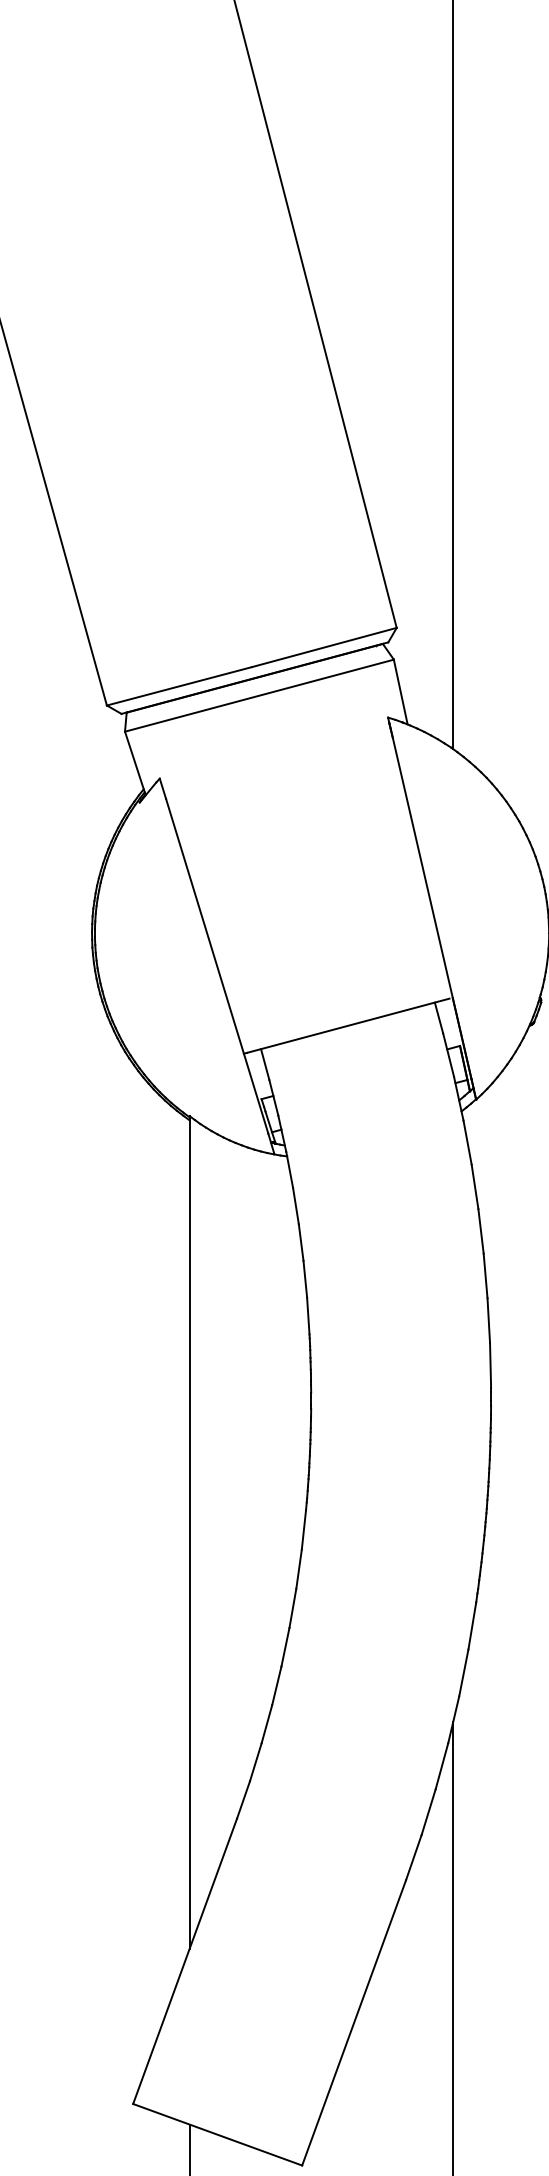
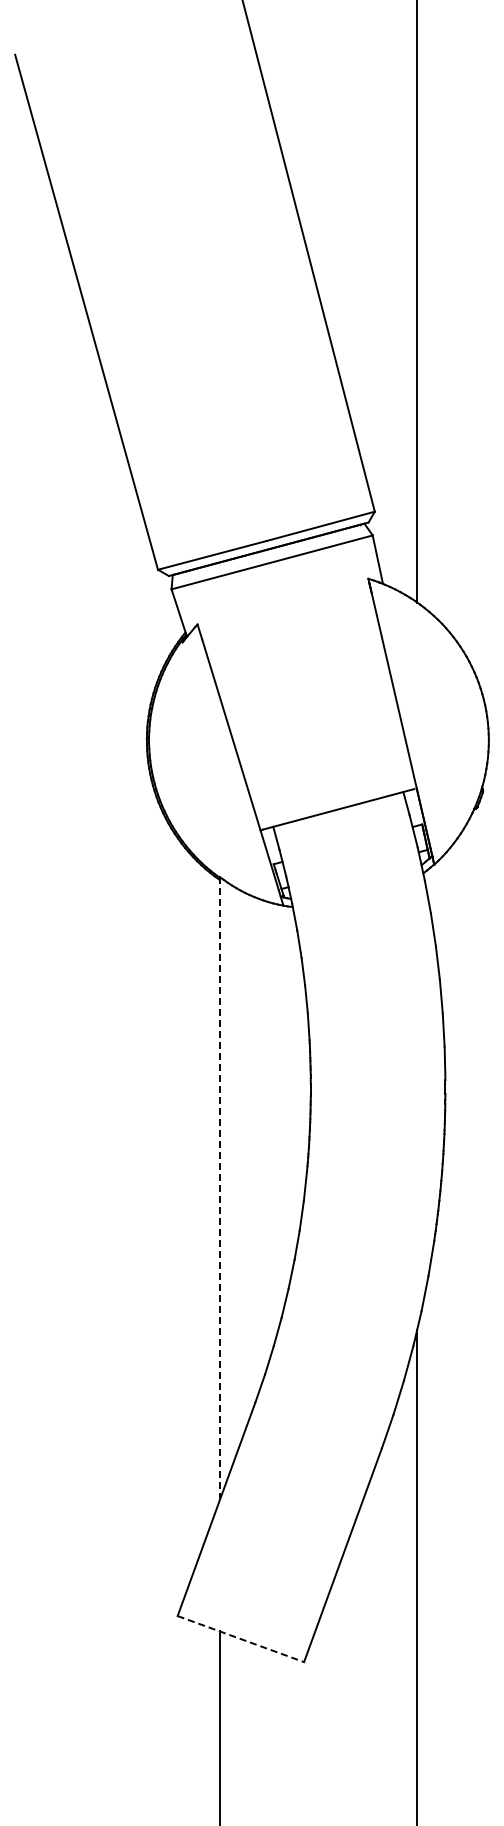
line: (189, 1532) -> (219, 1188), solid -> dashed
line: (218, 2135) -> (241, 1639), solid -> dashed

